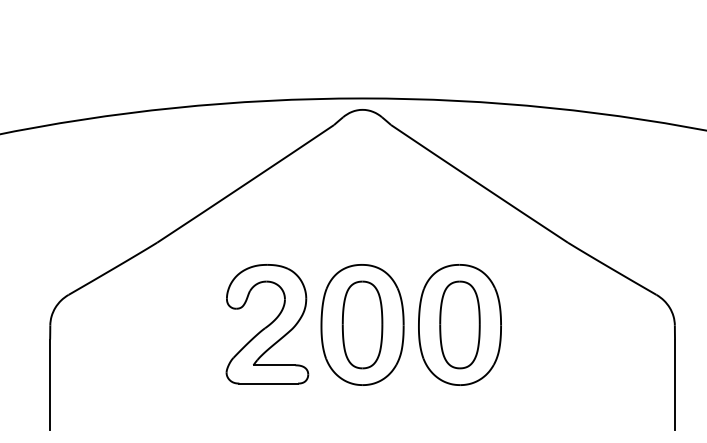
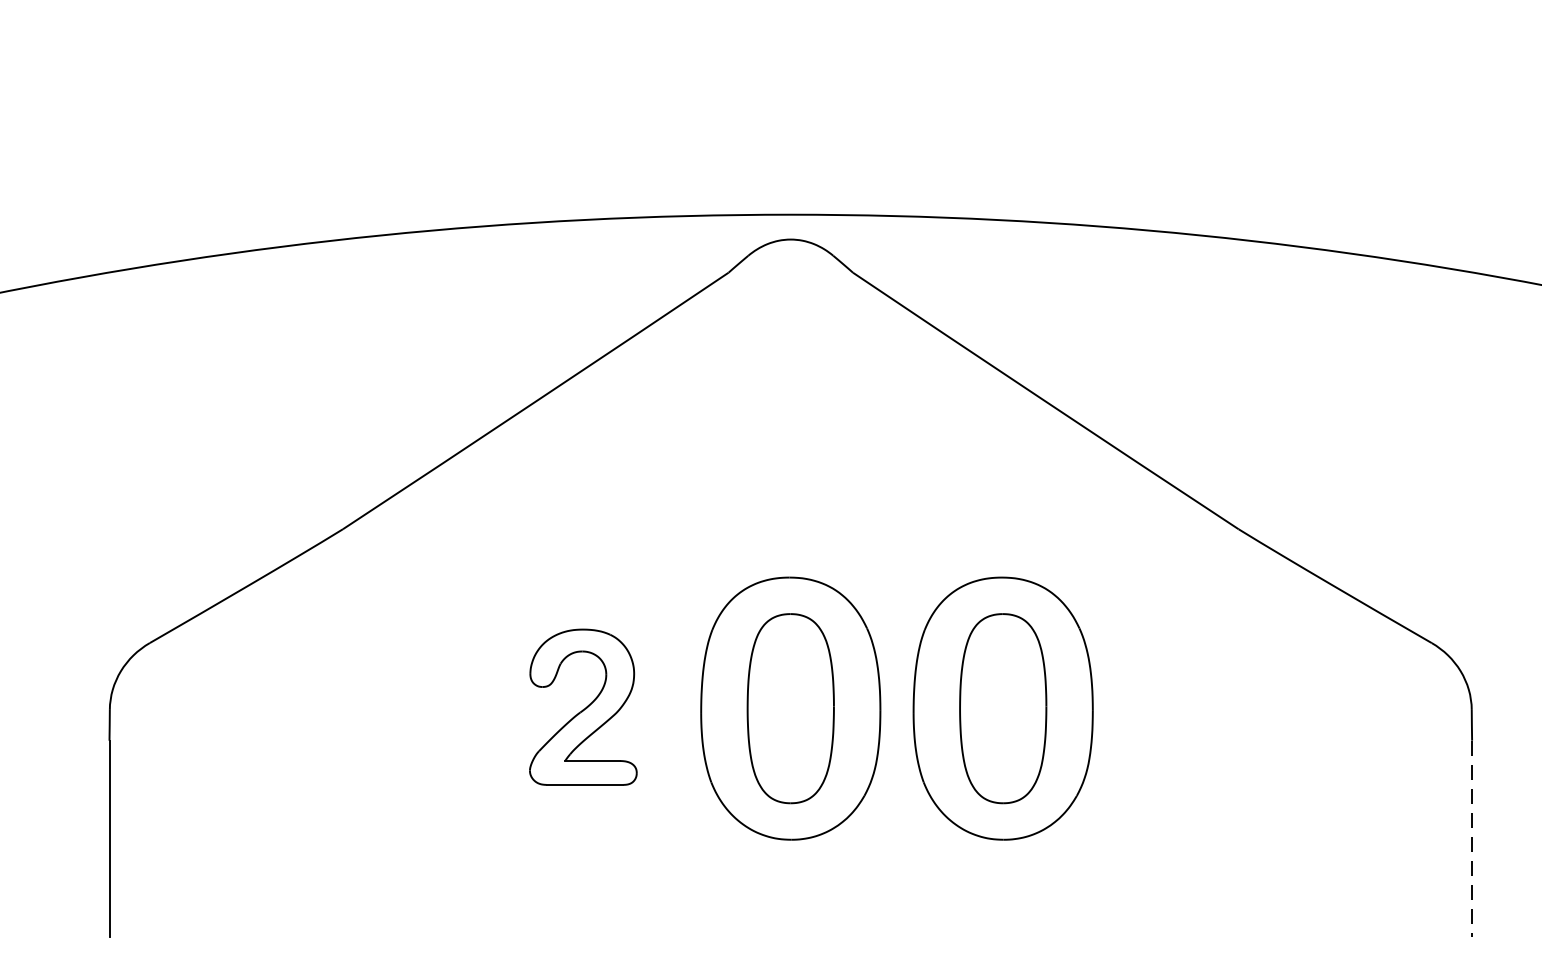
part: (267, 324) -> (583, 707), size x0.6
line: (675, 385) -> (1473, 840), solid -> dashed

